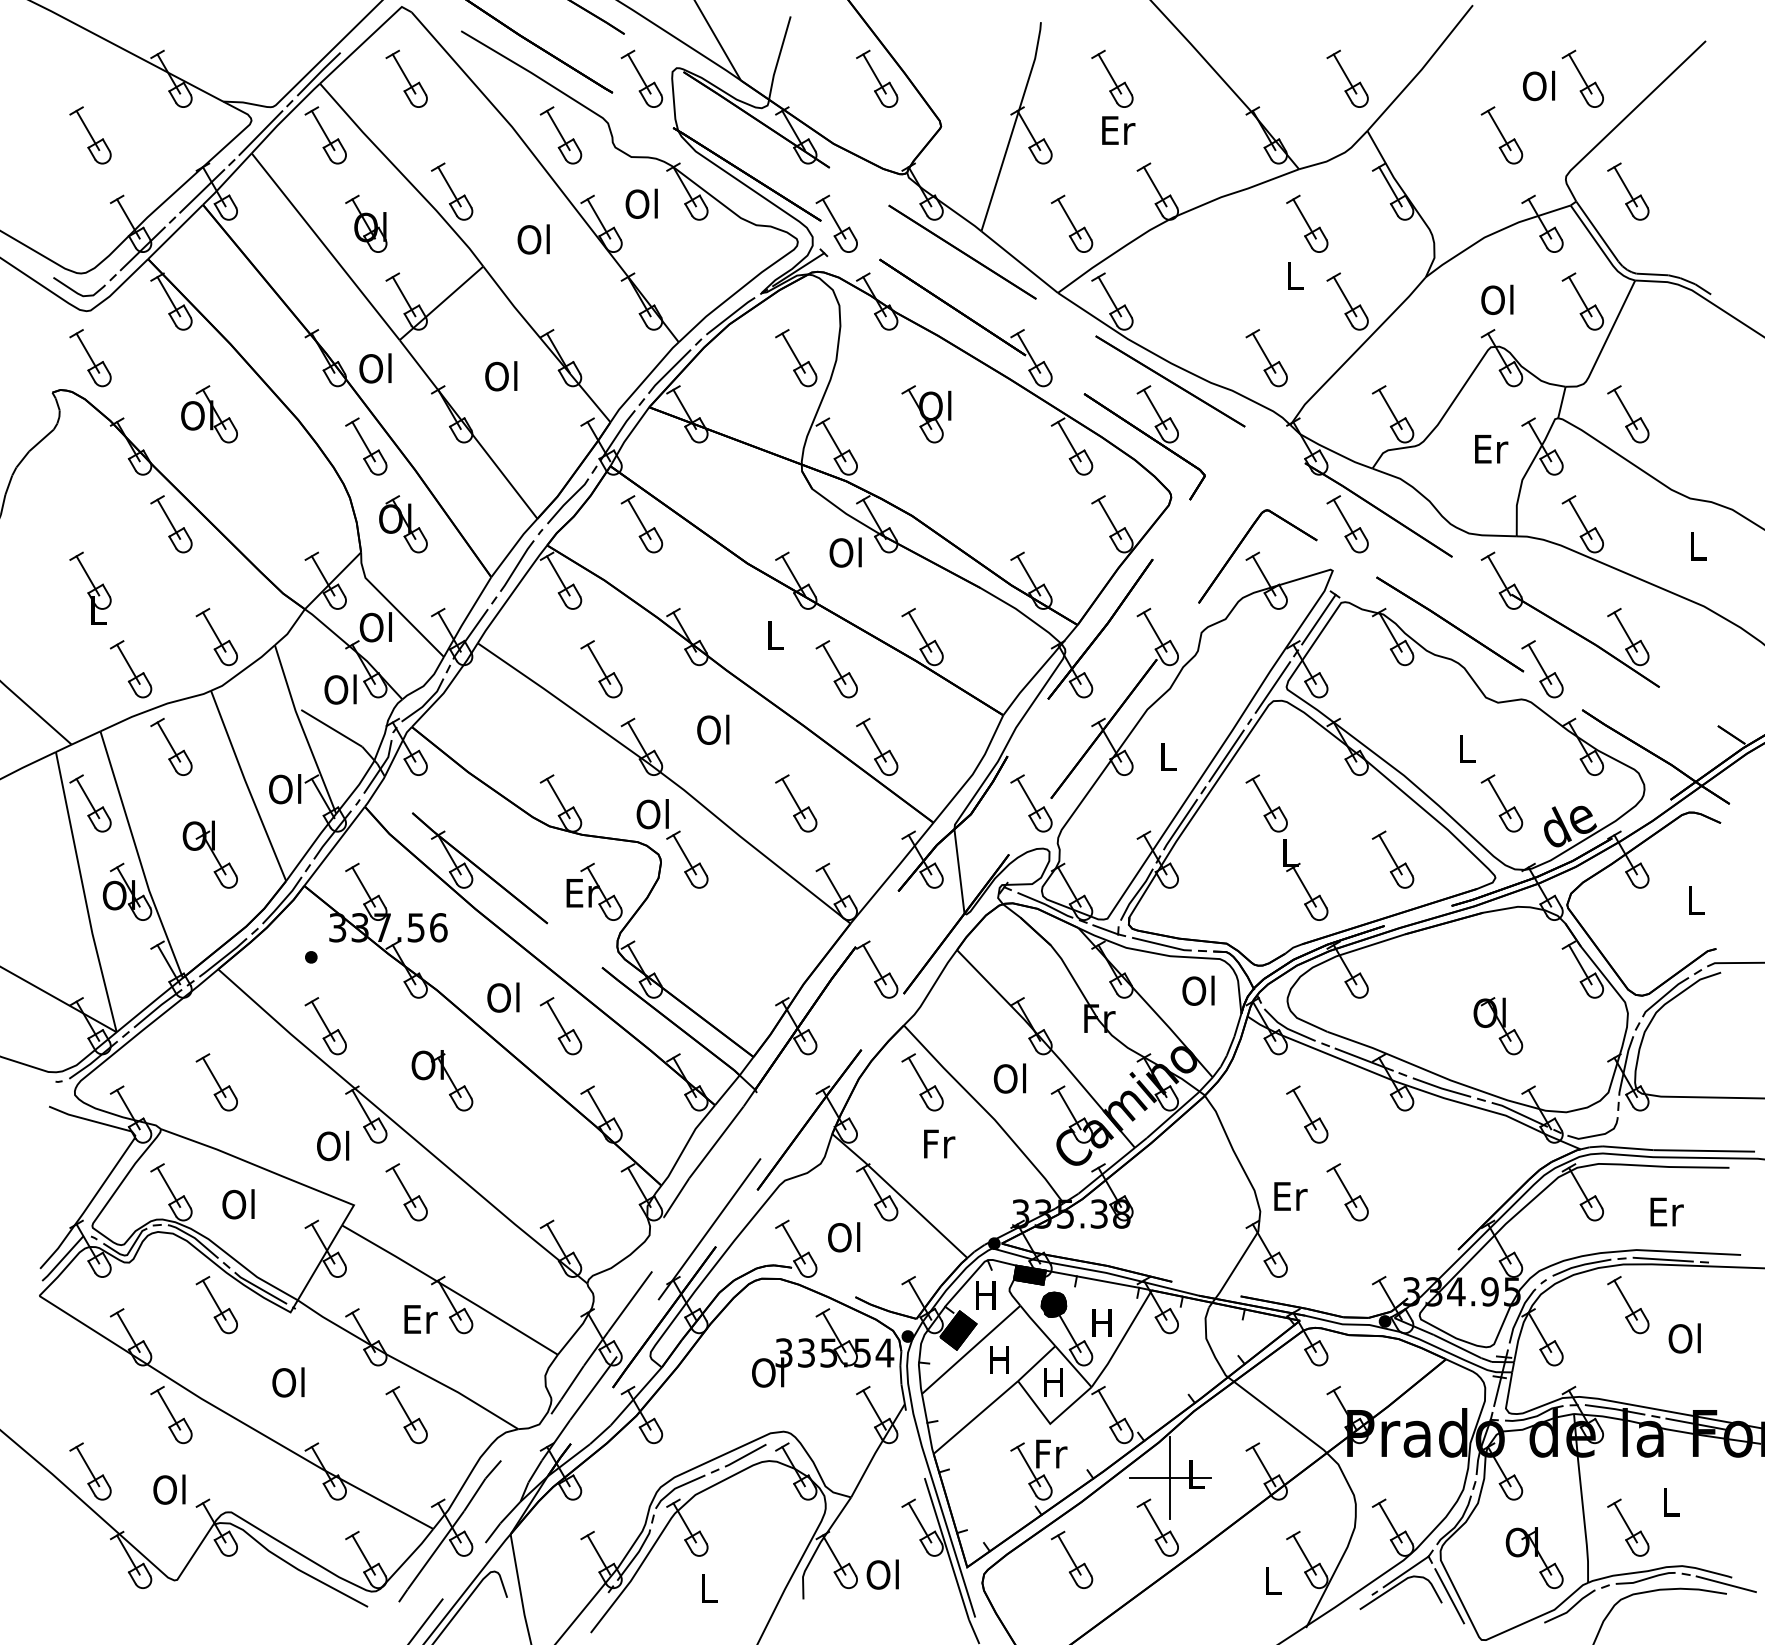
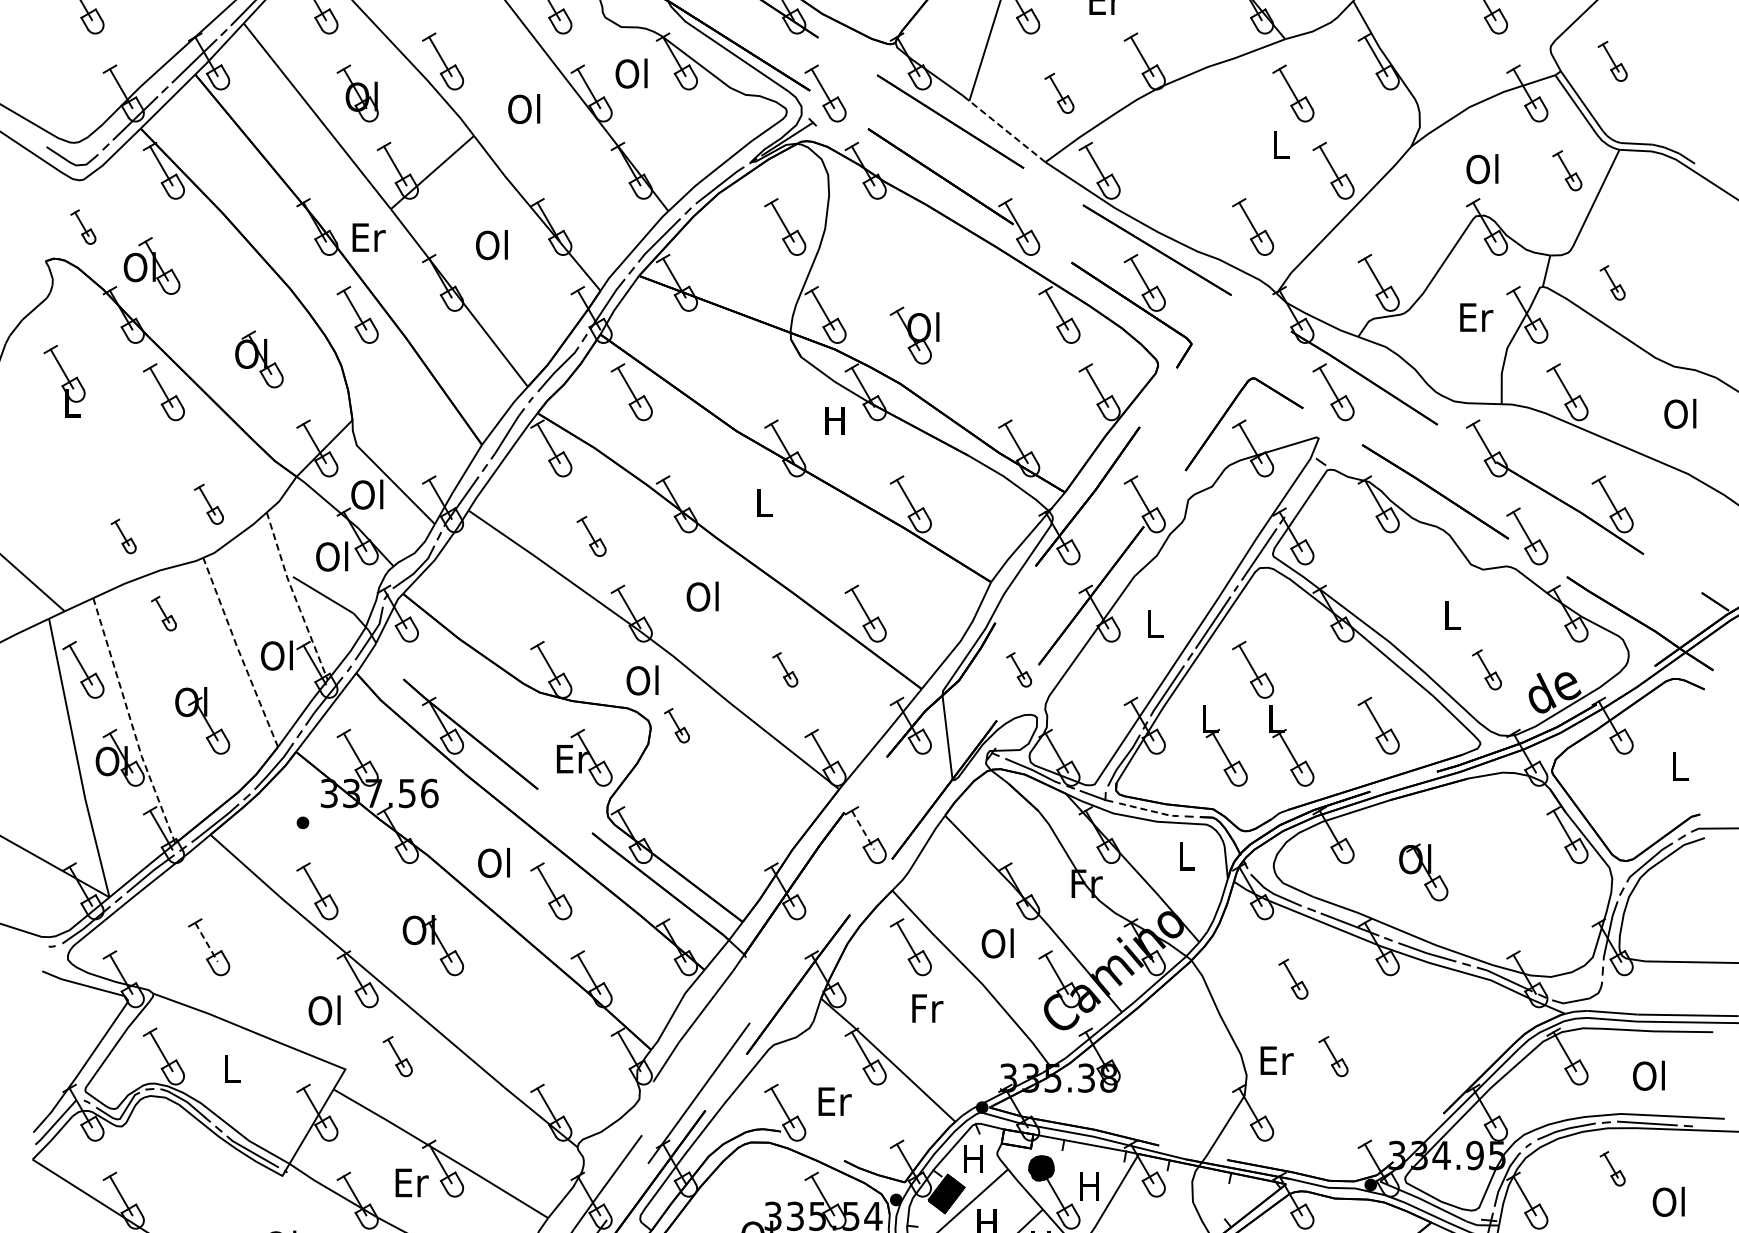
part: (1628, 191) -> (1612, 61), size x0.7
part: (1071, 223) -> (1058, 93), size x0.7
line: (1019, 261) -> (1007, 130), solid -> dashed
part: (1582, 301) -> (1567, 170), size x0.7
part: (90, 358) -> (83, 227), size x0.6
text: (376, 368) -> (367, 237), Ol -> Er
part: (209, 414) -> (152, 266), moved
part: (926, 414) -> (914, 335), moved
part: (1628, 414) -> (1612, 283), size x0.6
part: (403, 524) -> (259, 359), moved
text: (1696, 545) -> (1680, 413), L -> Ol
text: (845, 552) -> (834, 420), Ol -> H
part: (90, 587) -> (64, 380), moved
line: (1318, 619) -> (1304, 486), removed
part: (216, 636) -> (208, 503), size x0.7
part: (130, 669) -> (123, 536), size x0.6
part: (601, 669) -> (591, 536), size x0.7
part: (836, 669) -> (825, 536), removed
line: (302, 729) -> (294, 596), solid -> dashed
part: (171, 746) -> (163, 613), size x0.6
line: (247, 785) -> (239, 652), solid -> dashed
part: (796, 803) -> (785, 669), size x0.6
part: (1031, 803) -> (1019, 669), size x0.6
part: (1501, 803) -> (1486, 669), size x0.7
line: (138, 856) -> (131, 722), solid -> dashed
part: (687, 859) -> (677, 725), size x0.6
part: (1238, 879) -> (1225, 745), added
line: (1162, 945) -> (1149, 811), solid -> dashed
line: (874, 964) -> (863, 829), solid -> dashed
text: (1198, 990) -> (1185, 855), Ol -> L
part: (1498, 1026) -> (1423, 872), moved
line: (214, 1077) -> (206, 942), solid -> dashed
part: (1307, 1114) -> (1293, 979), size x0.7
part: (406, 1192) -> (397, 1056), size x0.7
part: (1347, 1192) -> (1333, 1056), size x0.7
text: (238, 1204) -> (230, 1068), Ol -> L
text: (1665, 1211) -> (1649, 1075), Er -> Ol
text: (845, 1237) -> (834, 1101), Ol -> Er
fill: (1029, 1274) -> (1017, 1138), removed
part: (216, 1305) -> (208, 1169), removed
part: (1628, 1305) -> (1612, 1169), size x0.6

